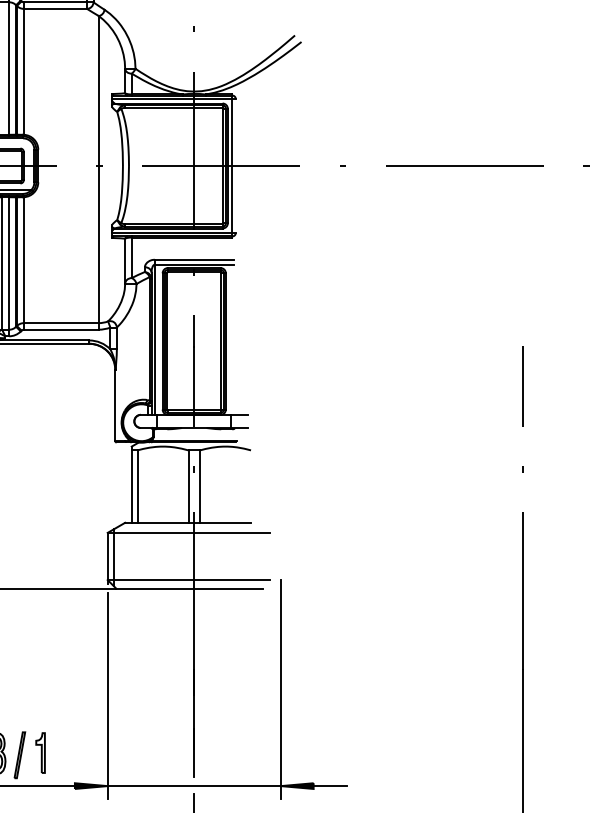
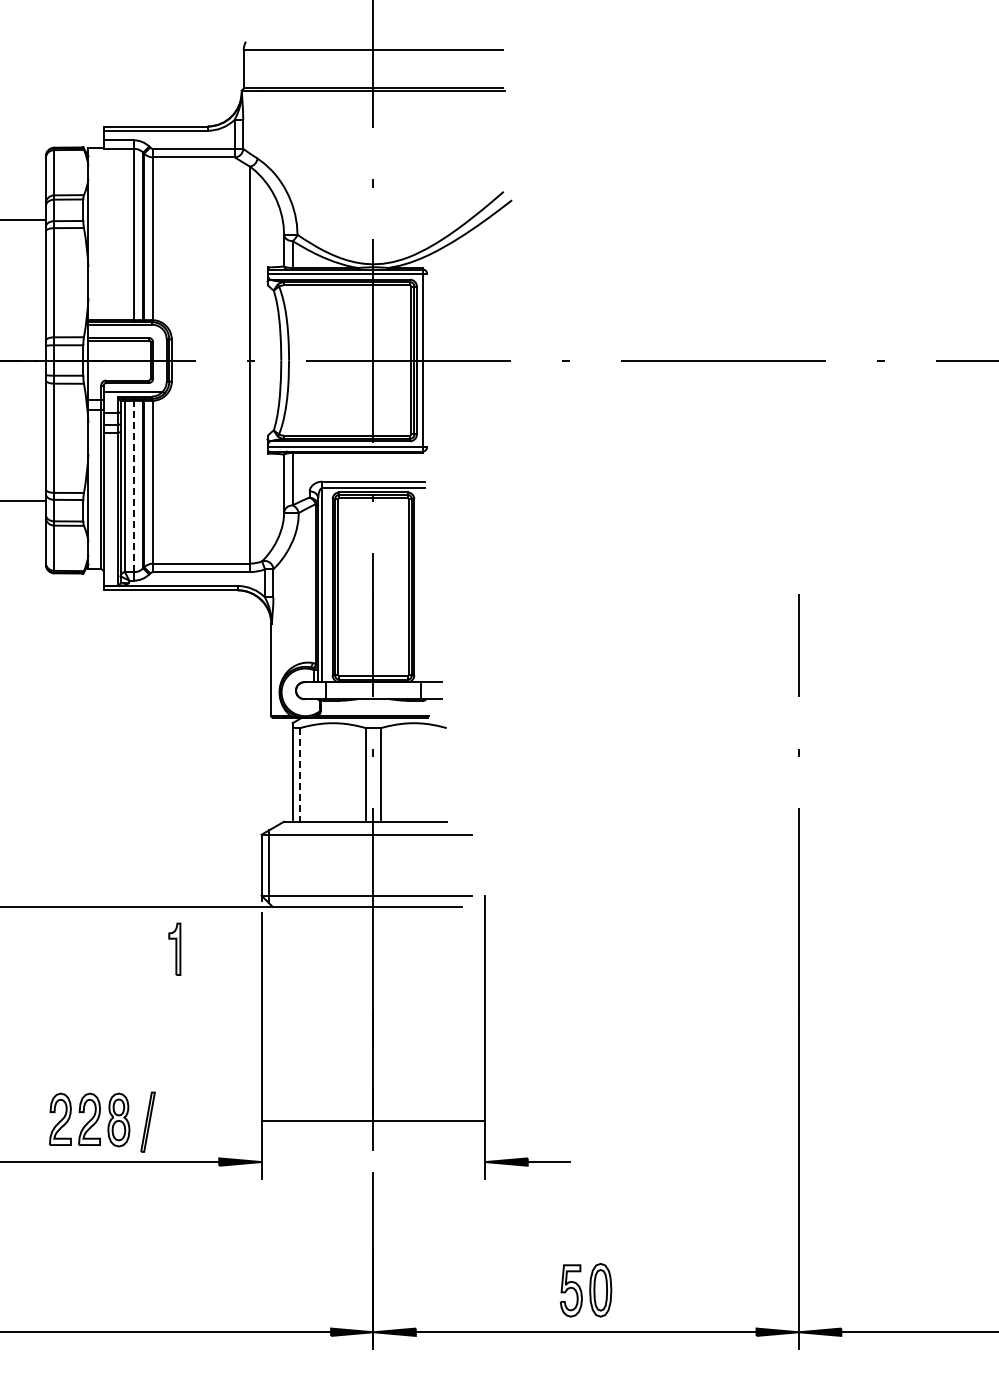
line: (9, 263) -> (134, 486), solid -> dashed
line: (137, 486) -> (300, 774), solid -> dashed
part: (40, 752) -> (174, 948), moved
line: (194, 786) -> (373, 1121), moved

